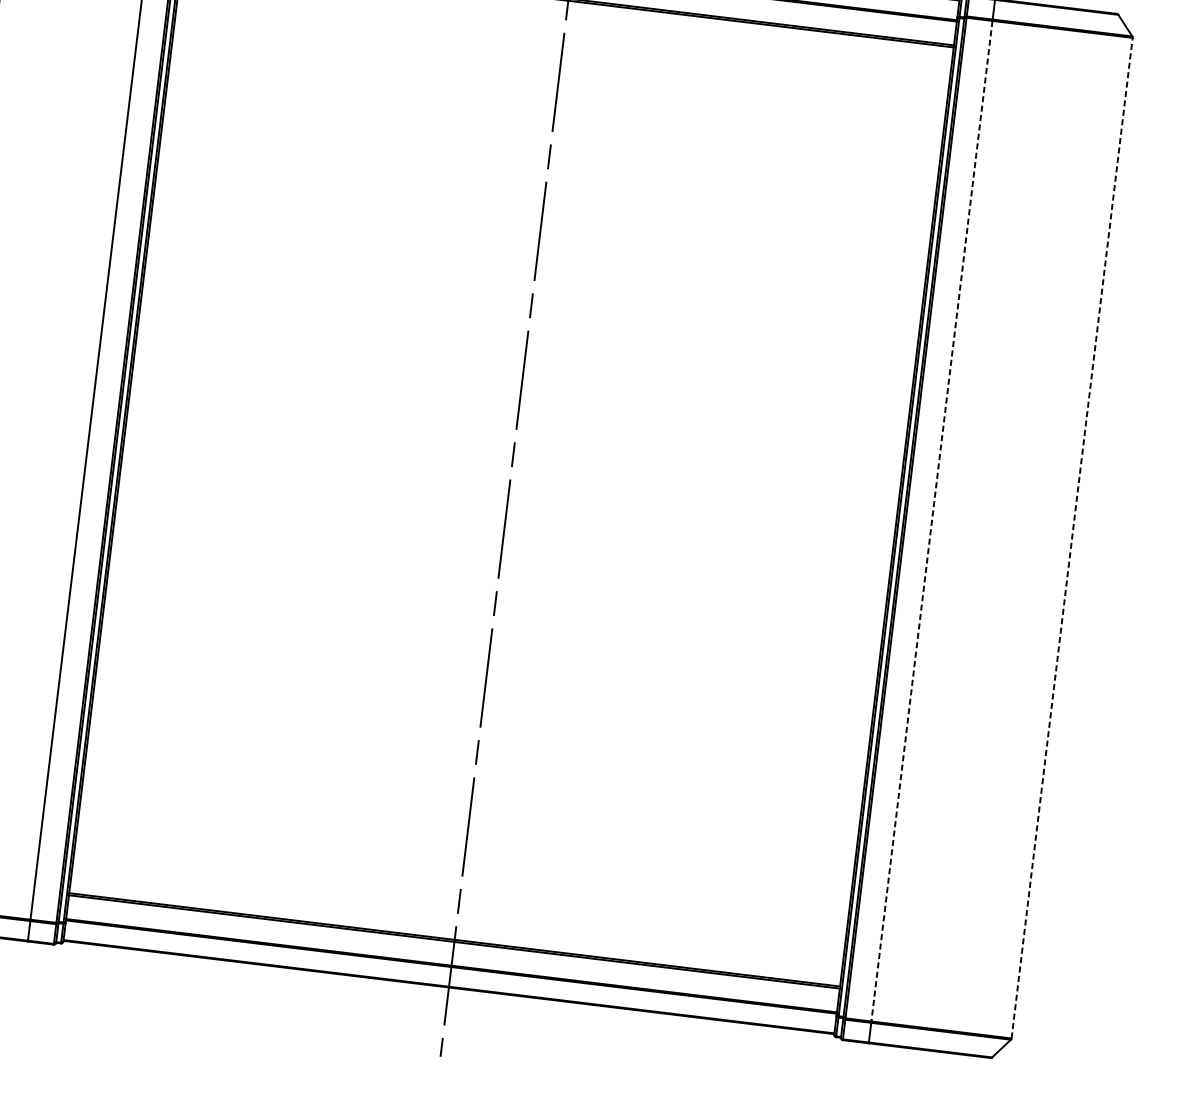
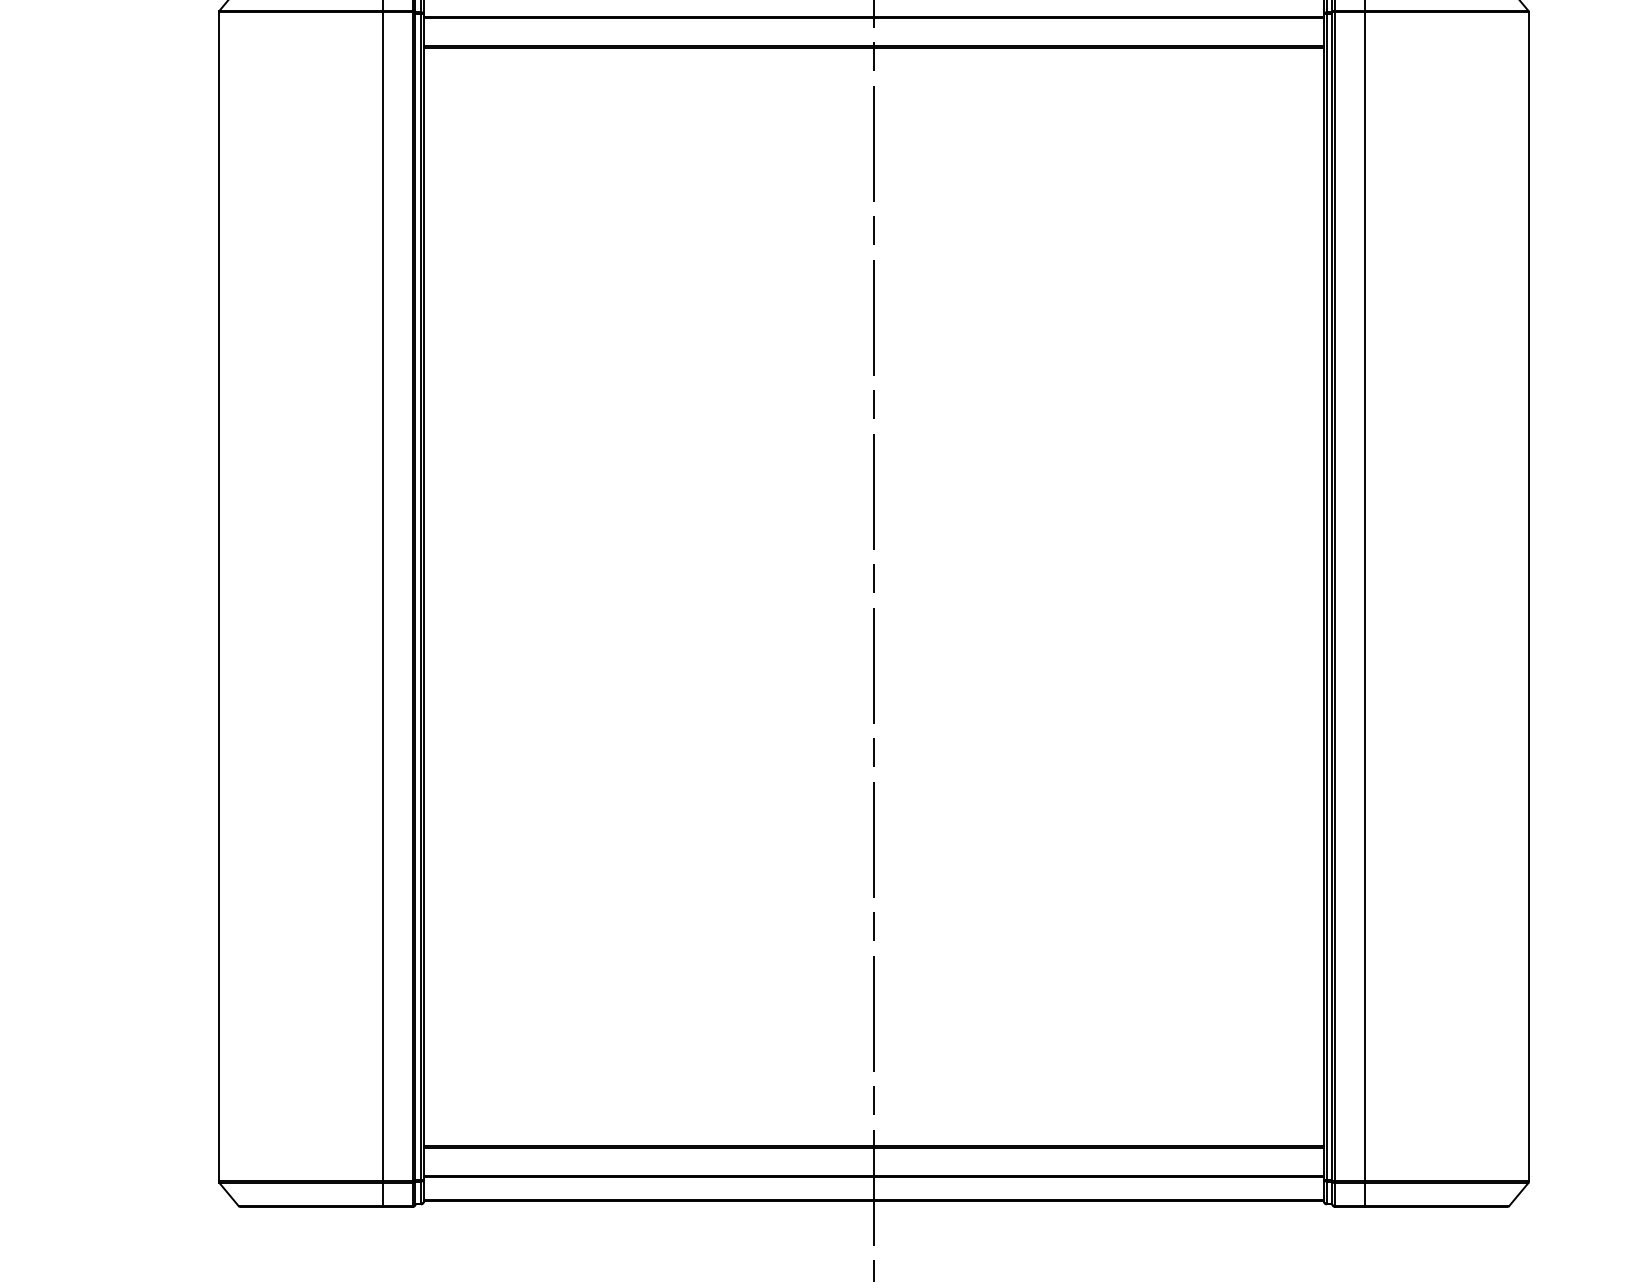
line: (932, 520) -> (1365, 596), dashed -> solid
line: (1071, 537) -> (1528, 596), dashed -> solid

